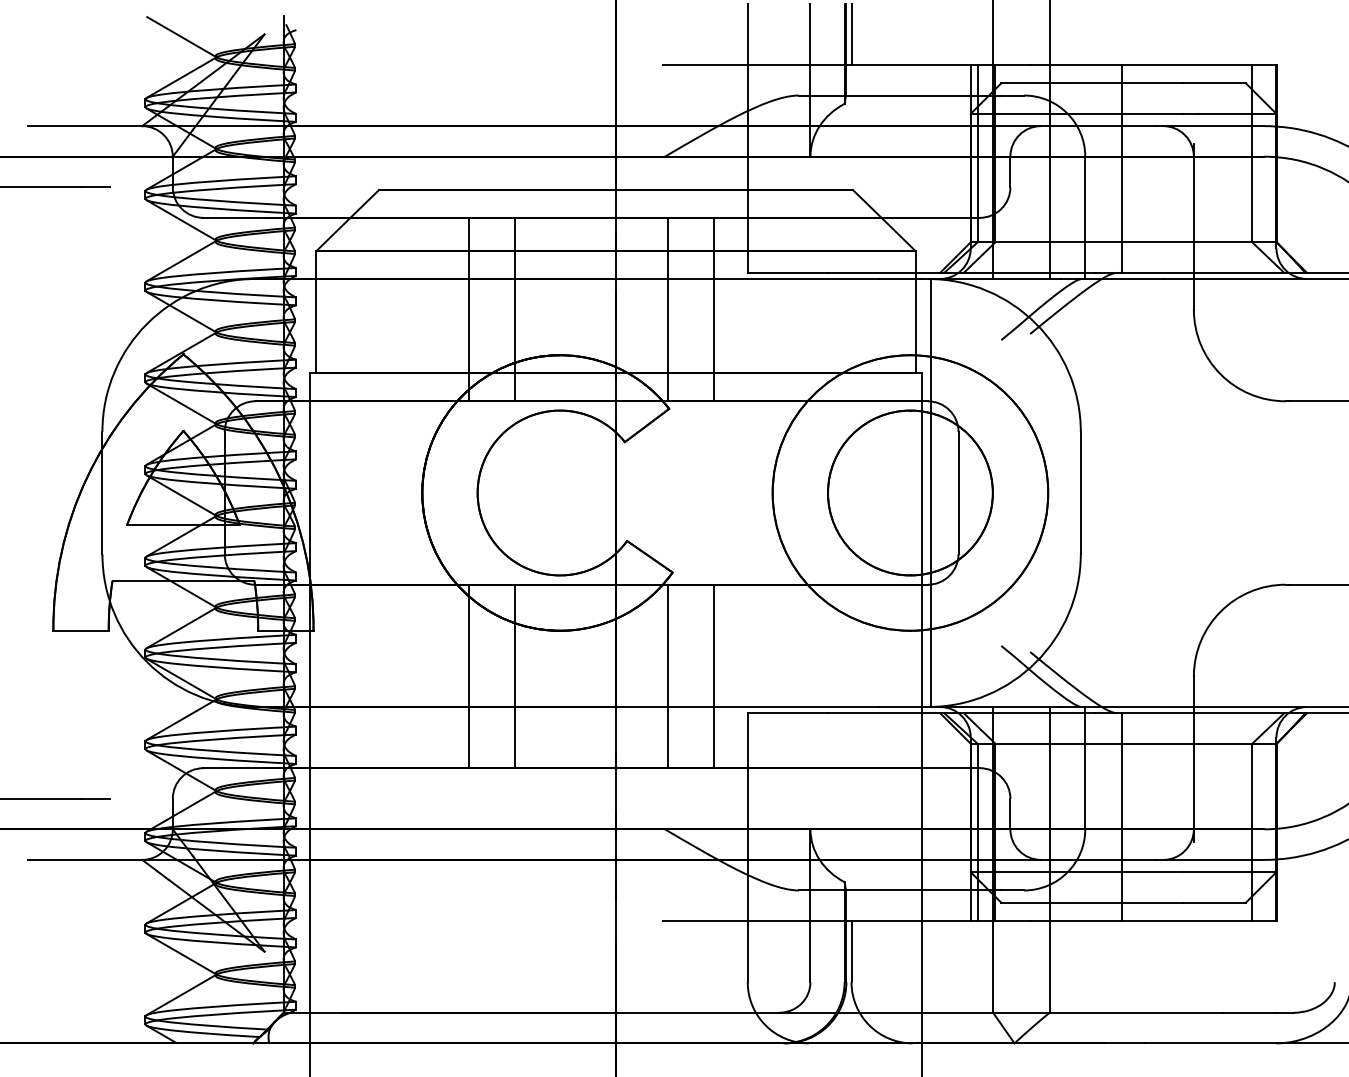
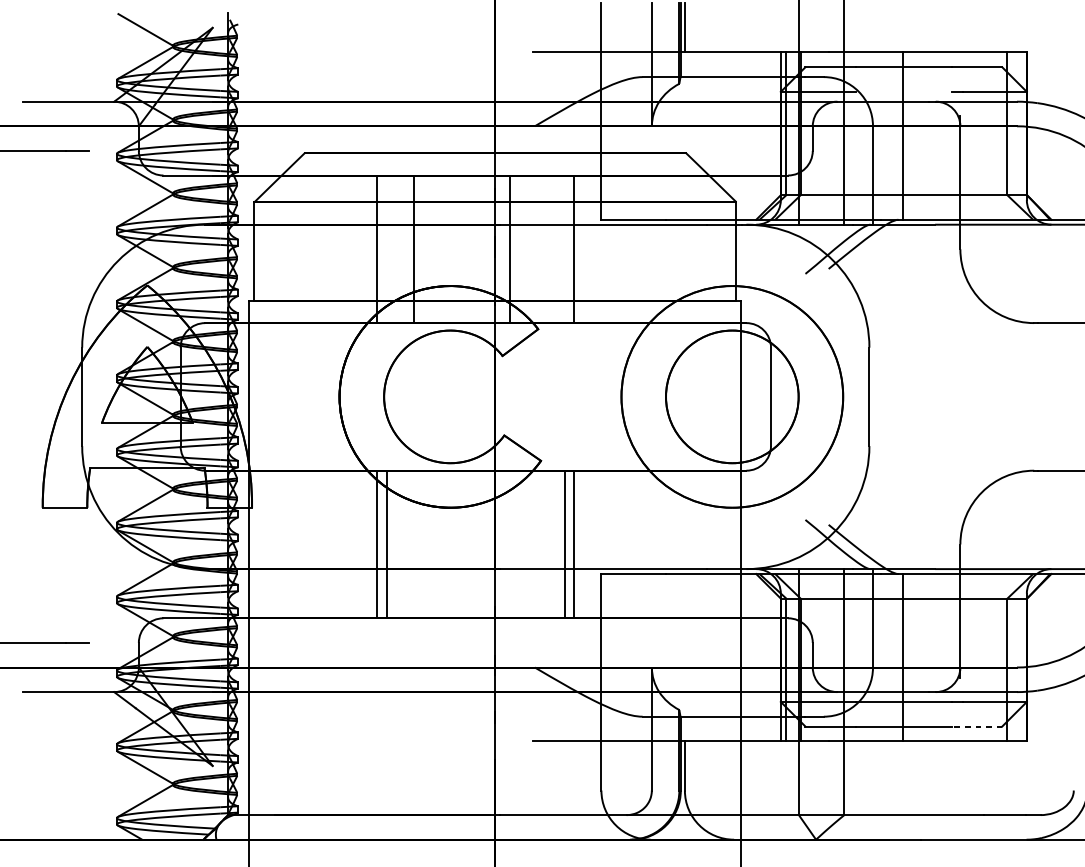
line: (1123, 113) -> (903, 91), removed
line: (668, 309) -> (510, 249), moved
line: (930, 493) -> (748, 397), removed
line: (515, 676) -> (387, 544), moved
line: (668, 676) -> (565, 544), moved
line: (1214, 902) -> (976, 726), solid -> dashed

